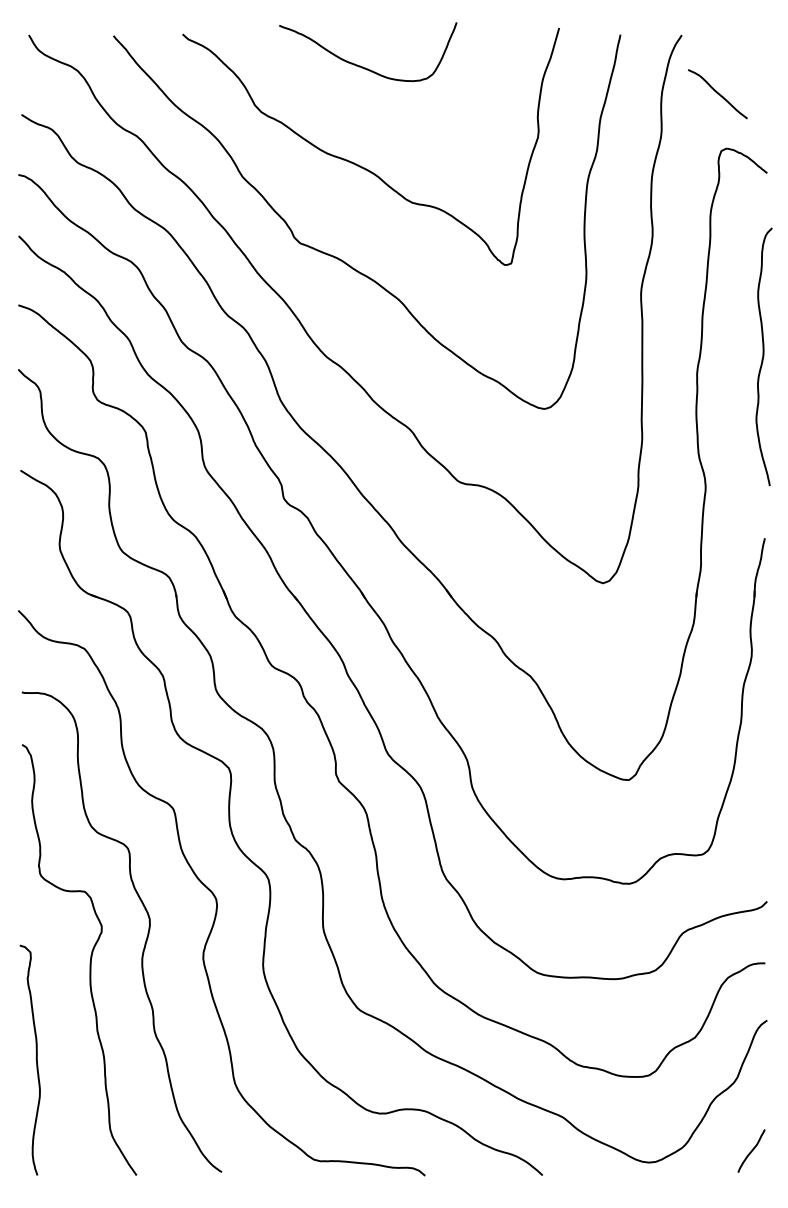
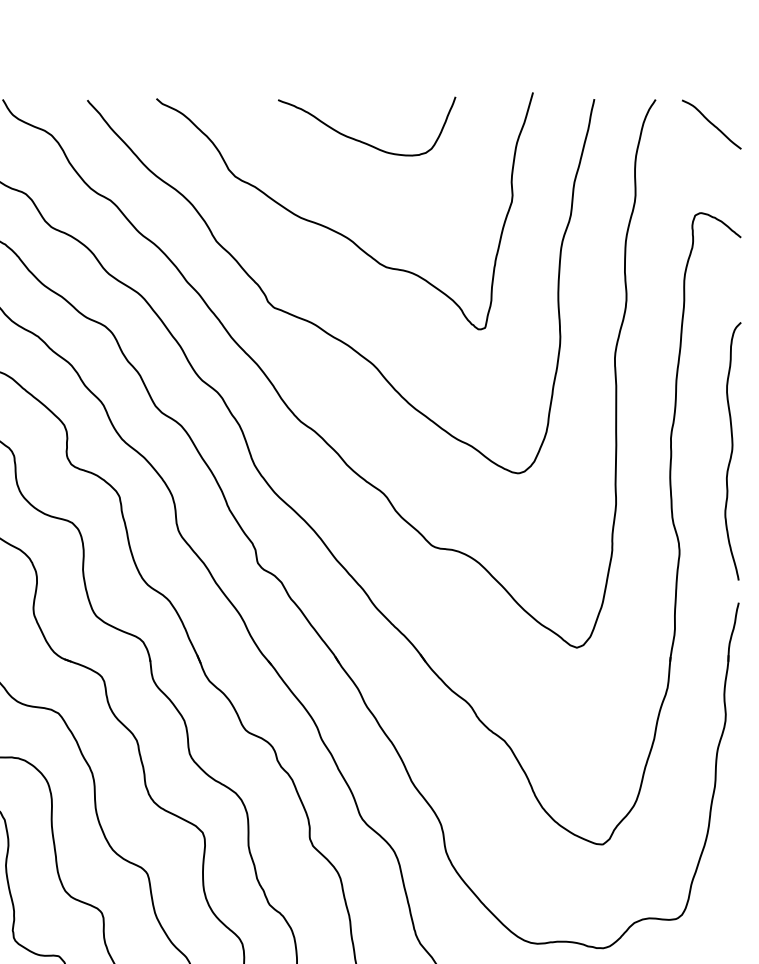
curve: (362, 66) -> (361, 140), moved
curve: (717, 94) -> (711, 124), moved
curve: (763, 356) -> (732, 450), moved

